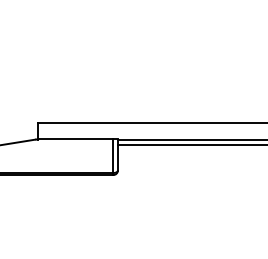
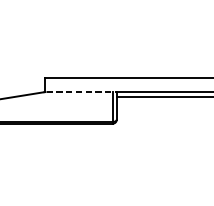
line: (78, 139) -> (81, 92), solid -> dashed

